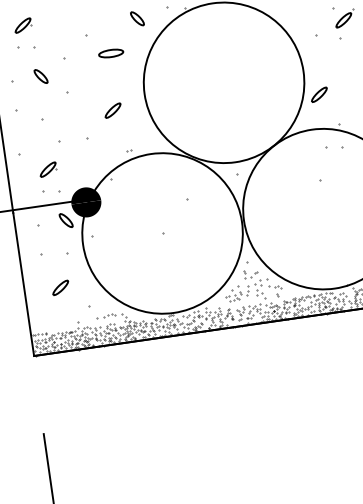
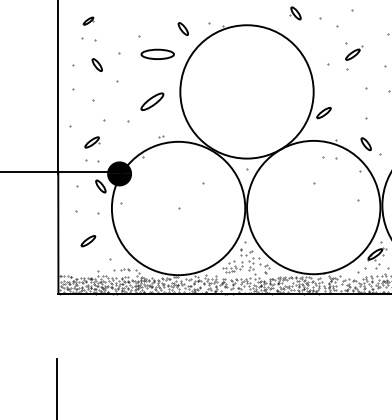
part: (23, 26) -> (88, 21), size x0.7
part: (111, 53) -> (157, 54), size x1.6
part: (113, 110) -> (152, 101), size x1.6

